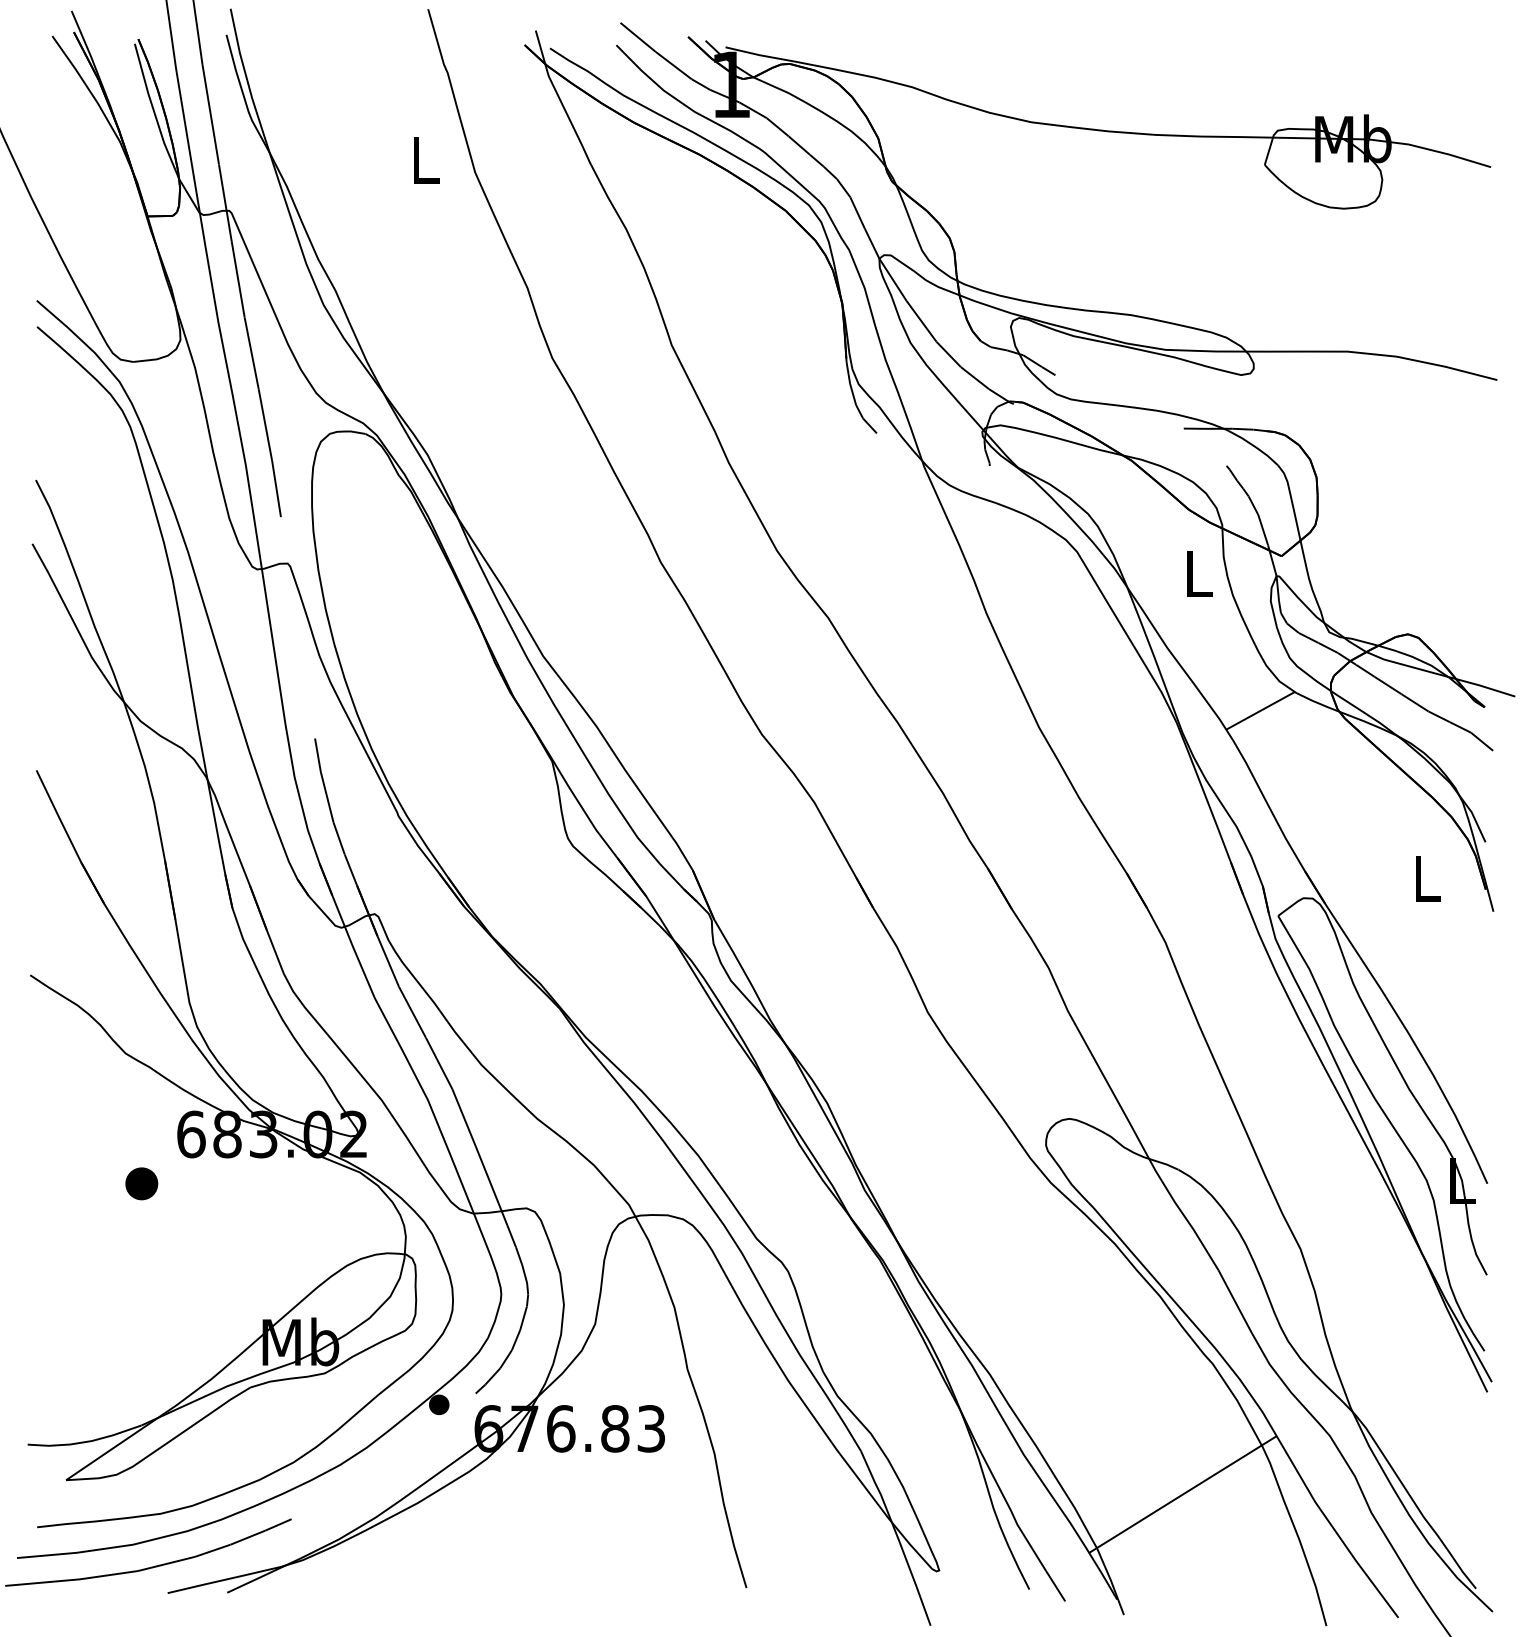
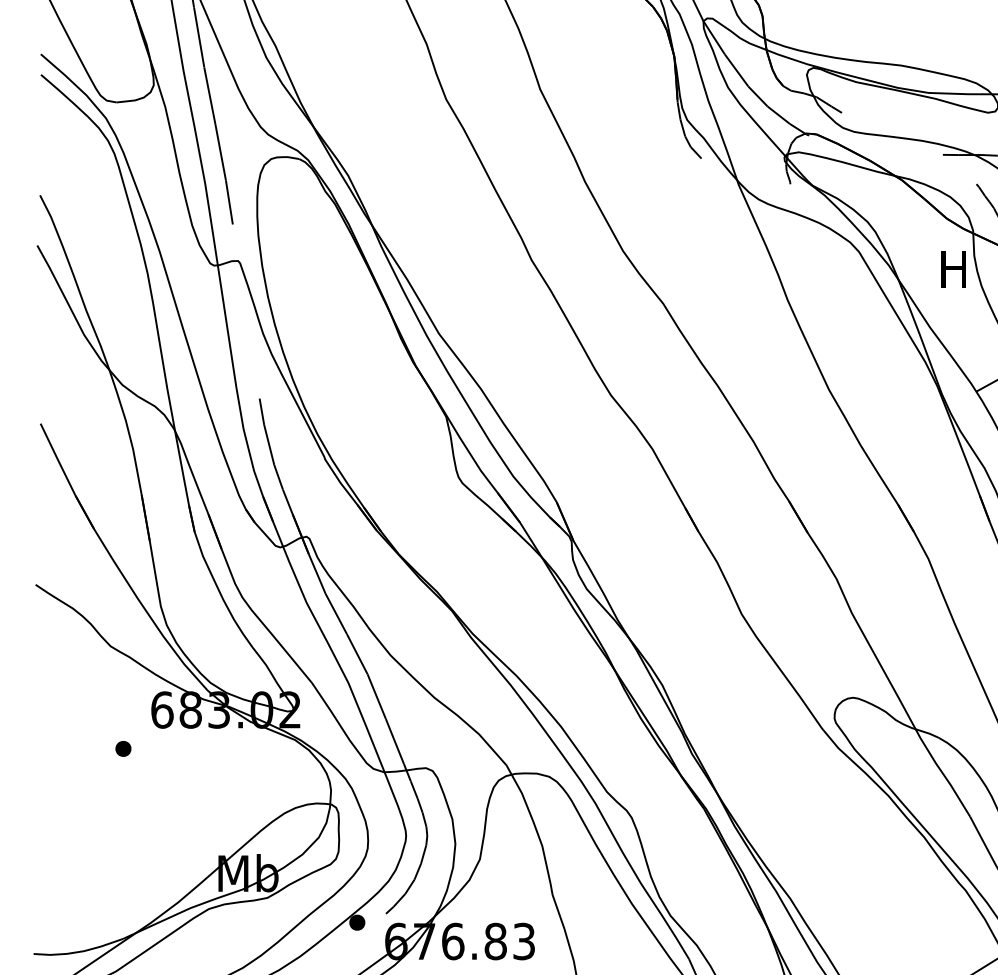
text: (1197, 573) -> (953, 268), L -> H
part: (141, 1183) -> (123, 748), size x0.62

